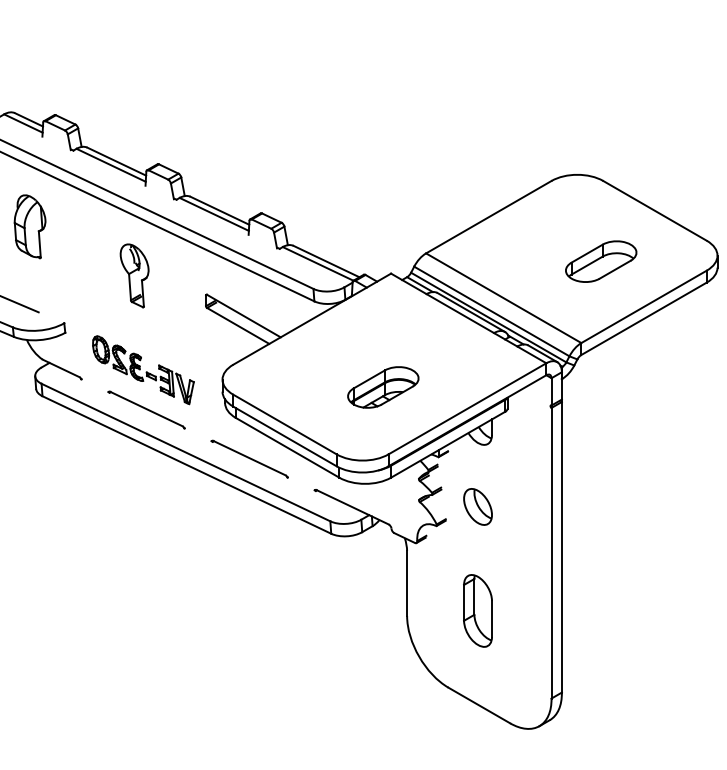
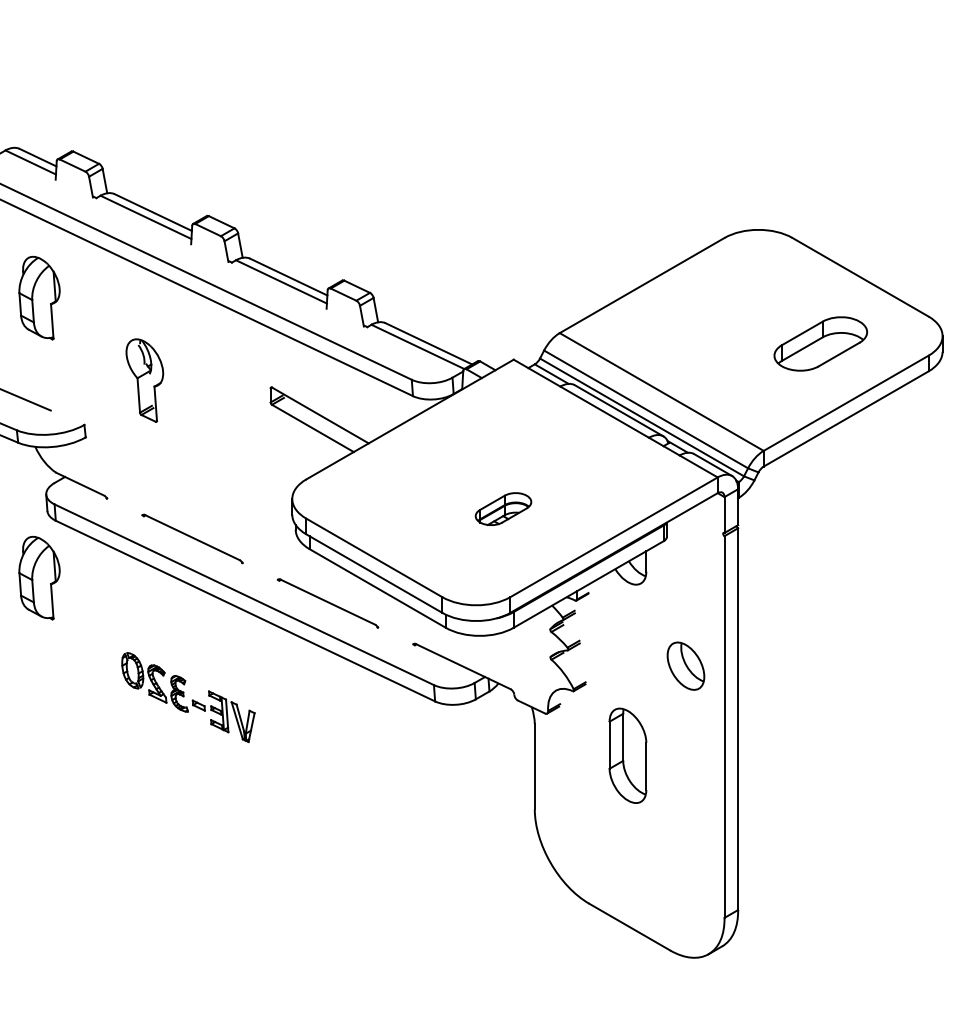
part: (600, 261) -> (820, 343), moved
part: (134, 275) -> (144, 380), moved
part: (143, 370) -> (188, 697), moved
part: (383, 386) -> (503, 508), size x0.6
part: (30, 440) -> (39, 578), added
part: (477, 506) -> (685, 665), moved
part: (477, 610) -> (627, 755), moved

